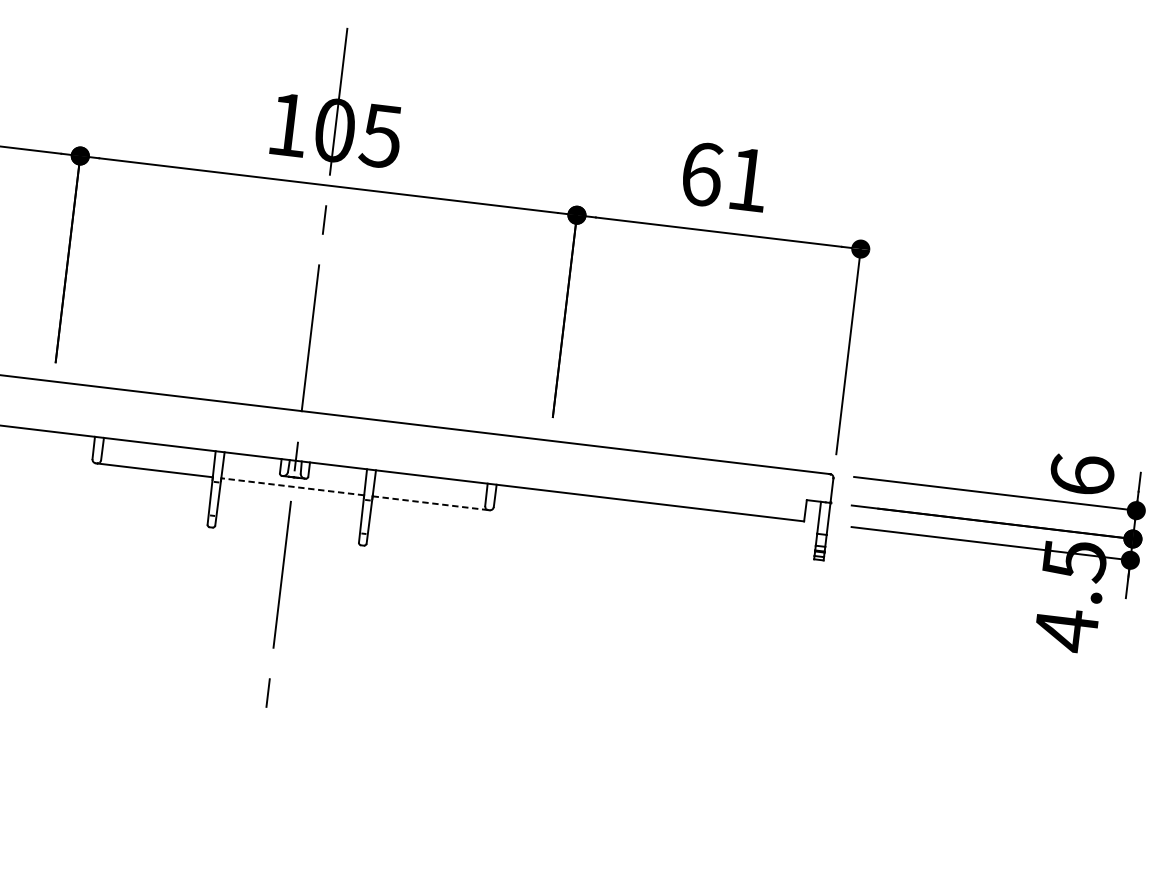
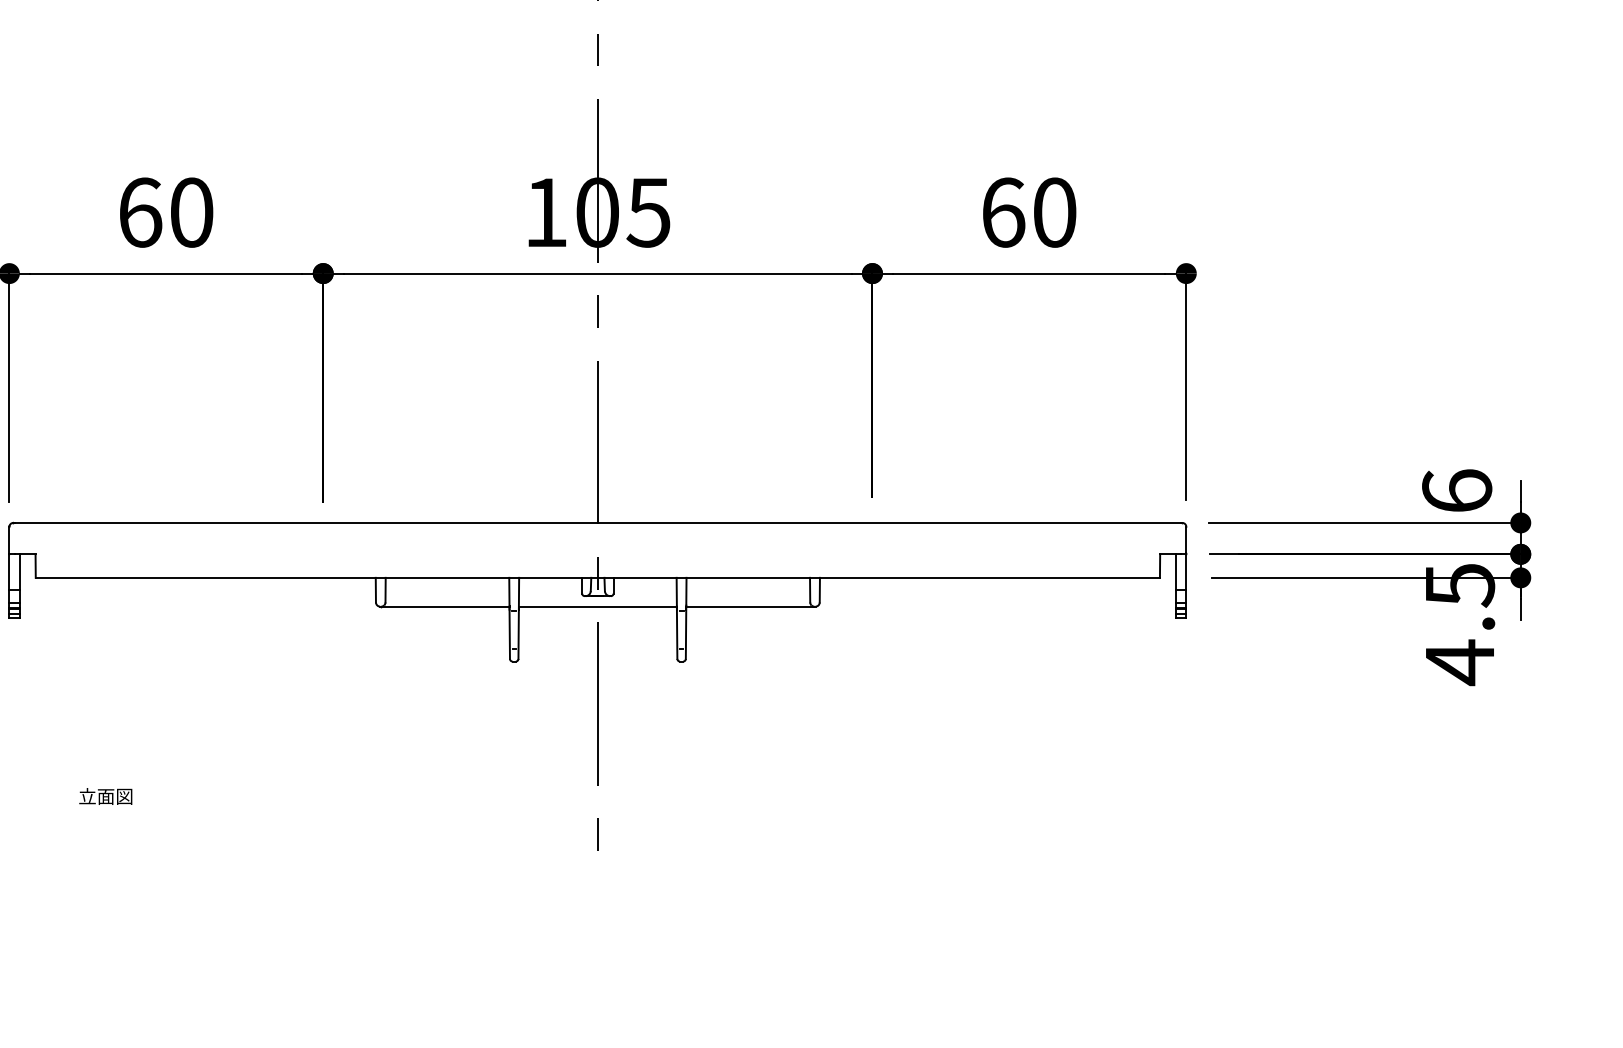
text: (749, 179) -> (1055, 212), 61 -> 60
line: (292, 486) -> (597, 606), dashed -> solid
line: (430, 503) -> (750, 606), dashed -> solid

